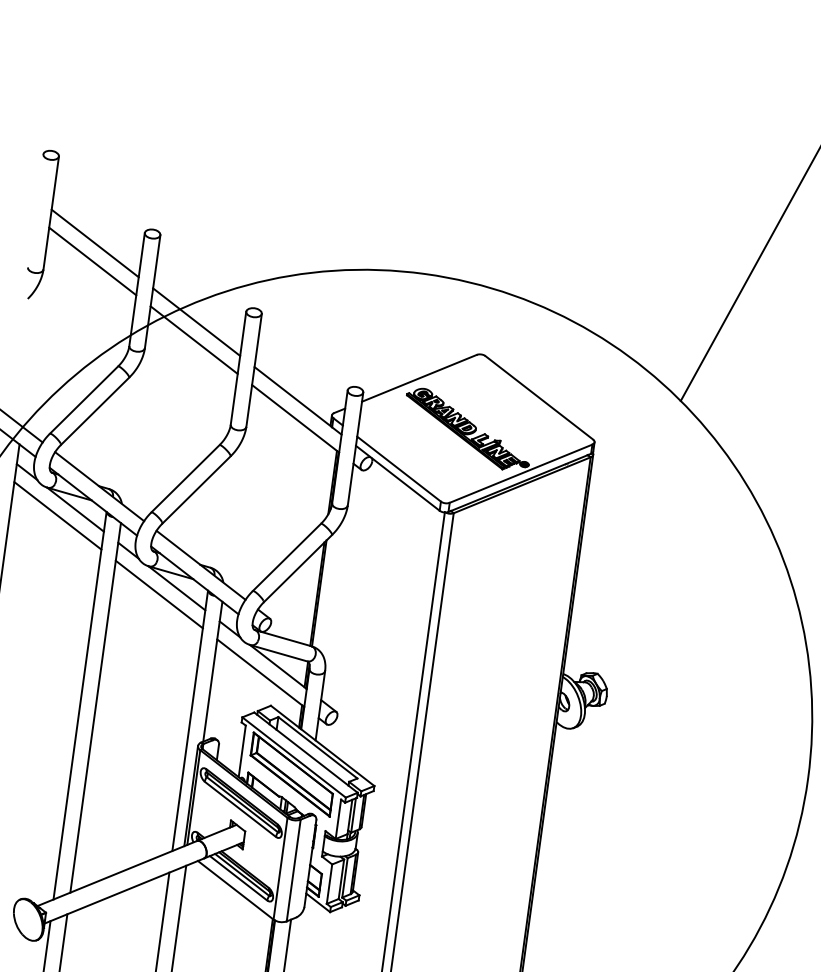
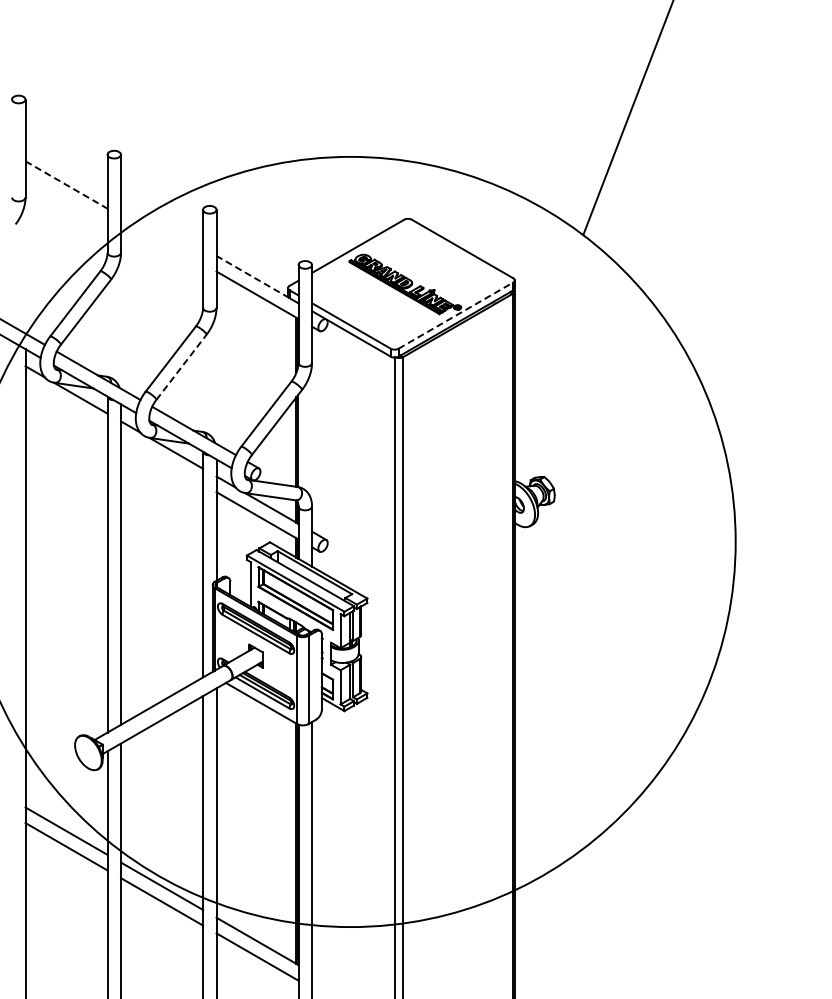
line: (95, 243) -> (66, 169), removed
line: (92, 262) -> (66, 185), solid -> dashed
line: (197, 322) -> (162, 224), removed
line: (194, 339) -> (162, 239), removed
line: (292, 396) -> (252, 276), solid -> dashed
line: (521, 473) -> (456, 315), solid -> dashed
line: (196, 488) -> (181, 366), solid -> dashed
line: (57, 515) -> (66, 405), removed
line: (159, 594) -> (162, 460), removed

